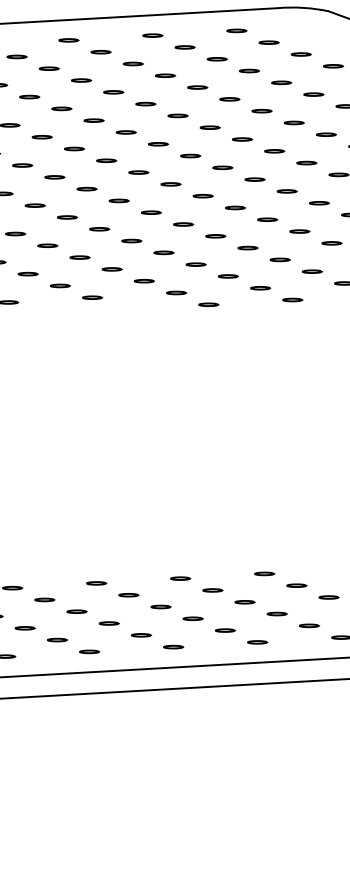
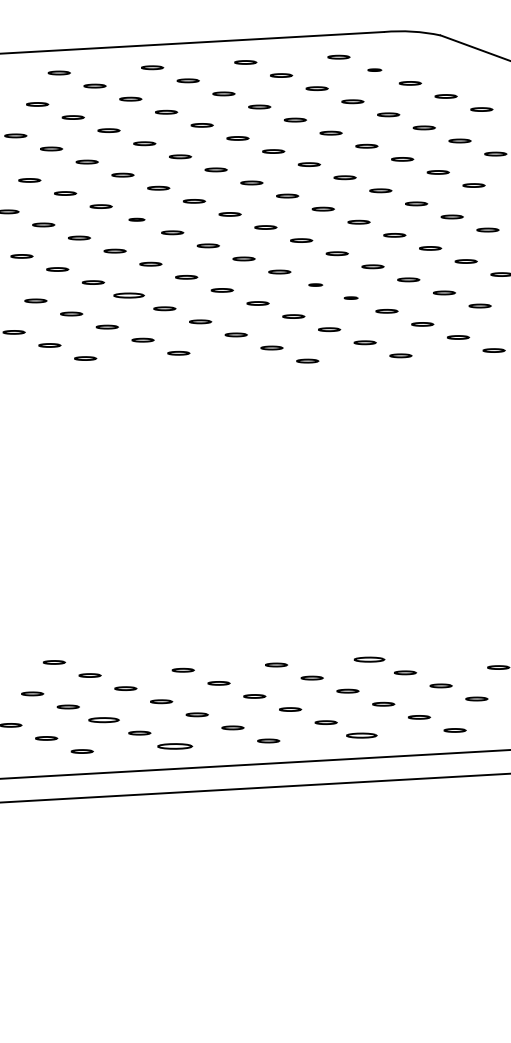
part: (268, 41) -> (374, 69), size x0.6
part: (54, 177) -> (136, 219), size x0.7
part: (215, 235) -> (315, 284), size x0.6
part: (47, 245) -> (128, 295), size x1.4
part: (247, 247) -> (350, 297), size x0.6
part: (264, 573) -> (369, 659), size x1.4
part: (24, 627) -> (103, 719), size x1.4
part: (257, 642) -> (361, 735), size x1.4
part: (89, 651) -> (175, 745), size x1.6

